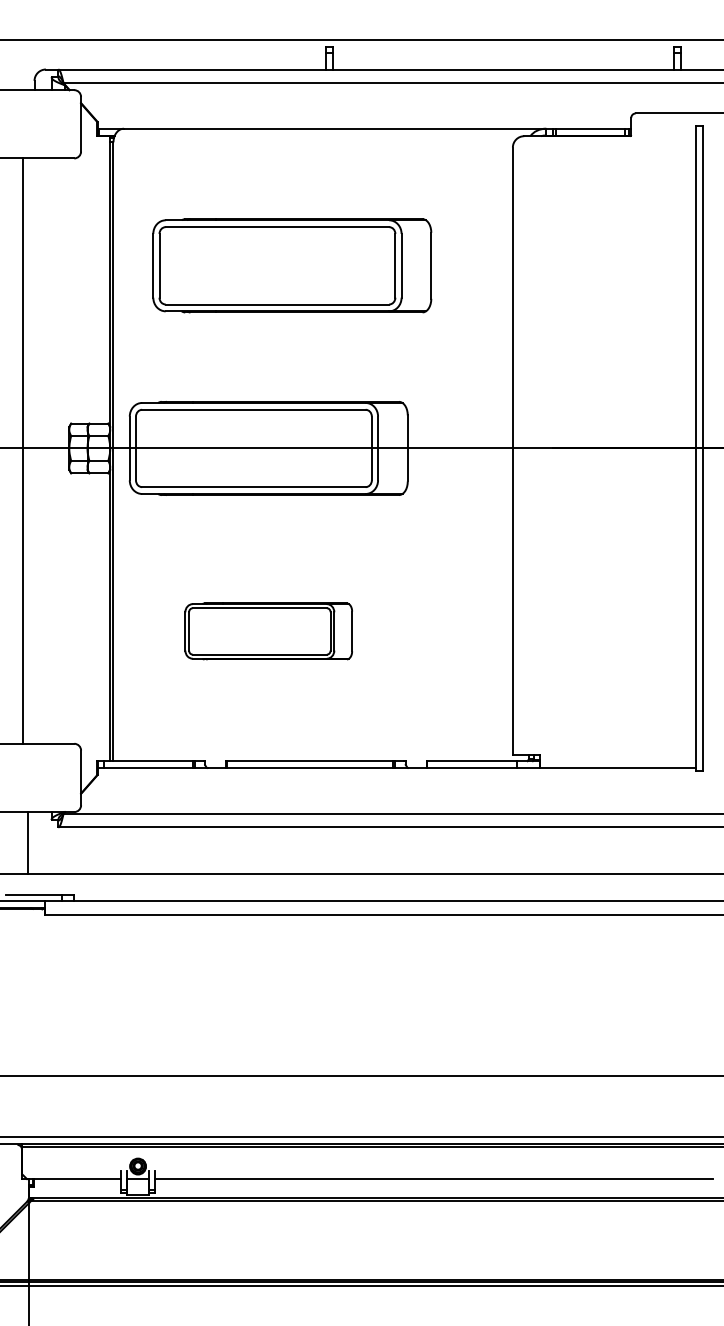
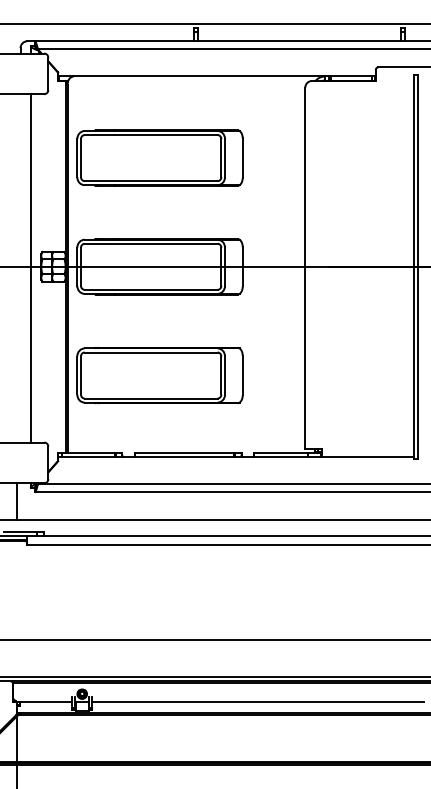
part: (291, 264) -> (159, 157), moved
line: (22, 451) -> (30, 268), moved
part: (267, 631) -> (159, 375), size x1.67

